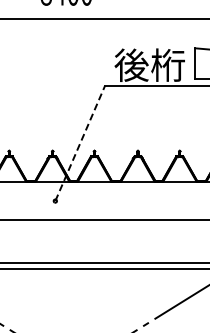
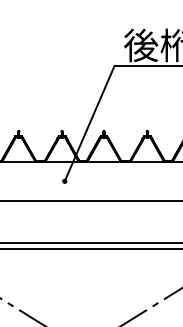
line: (80, 143) -> (89, 123), dashed -> solid

